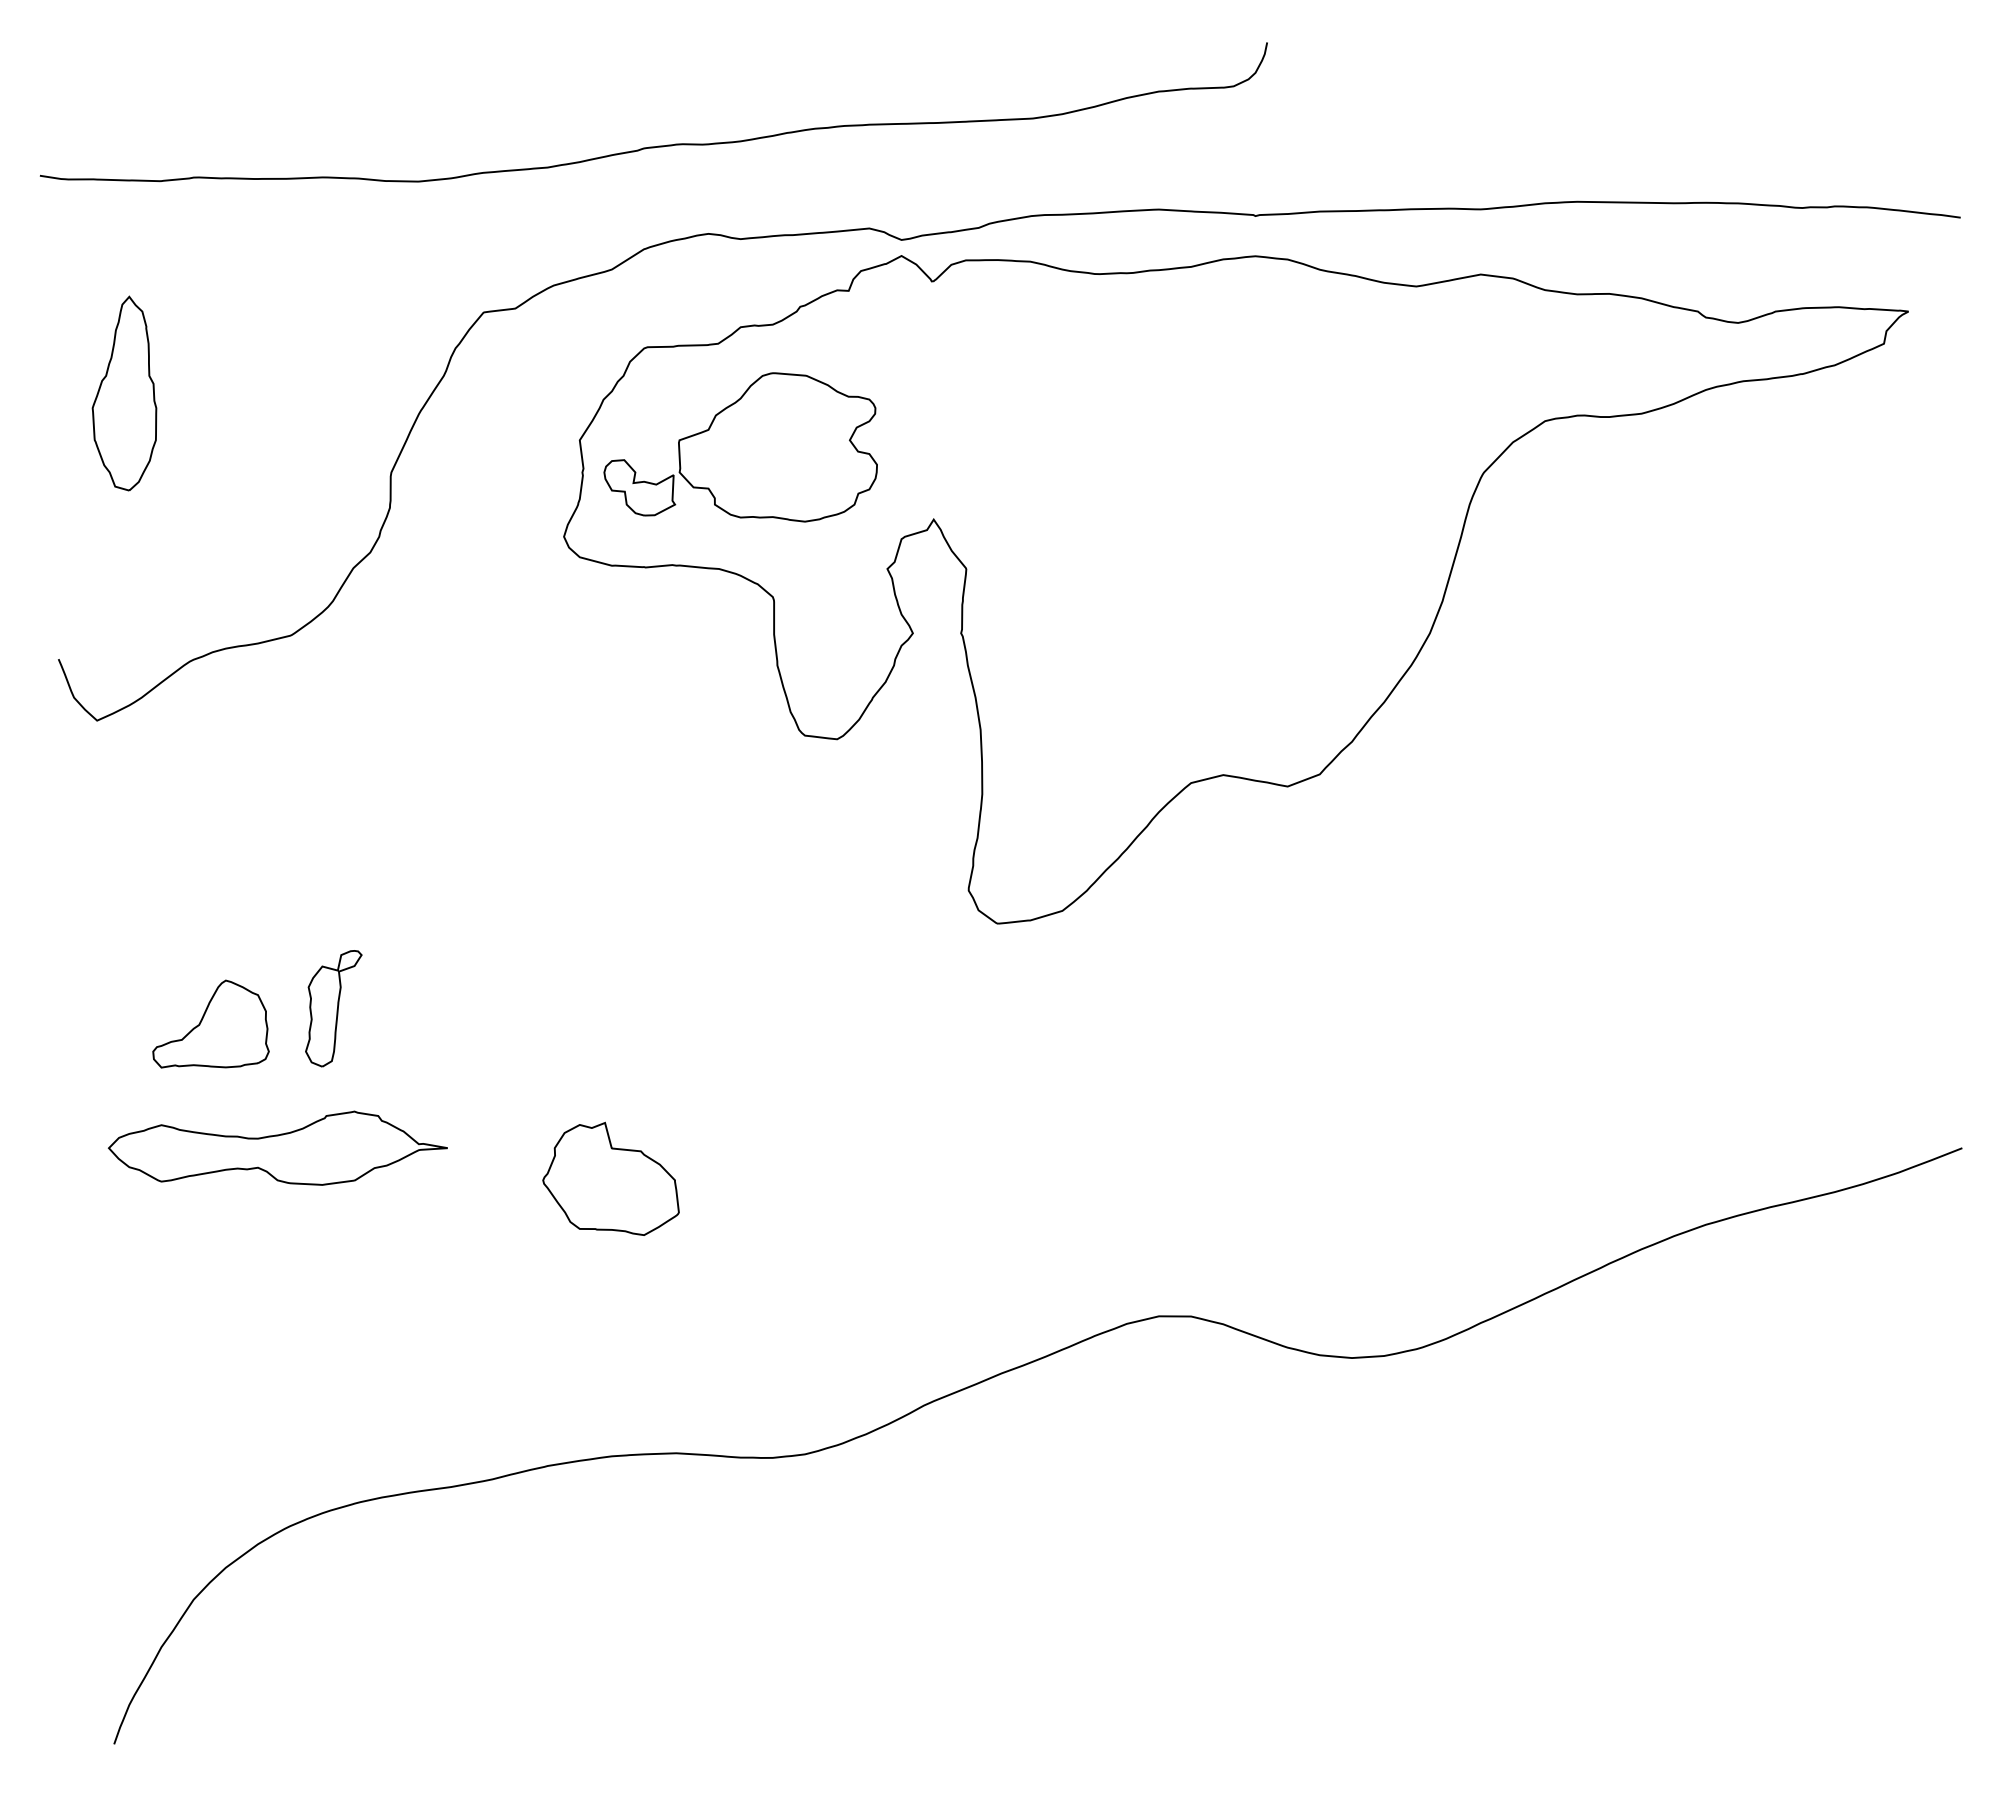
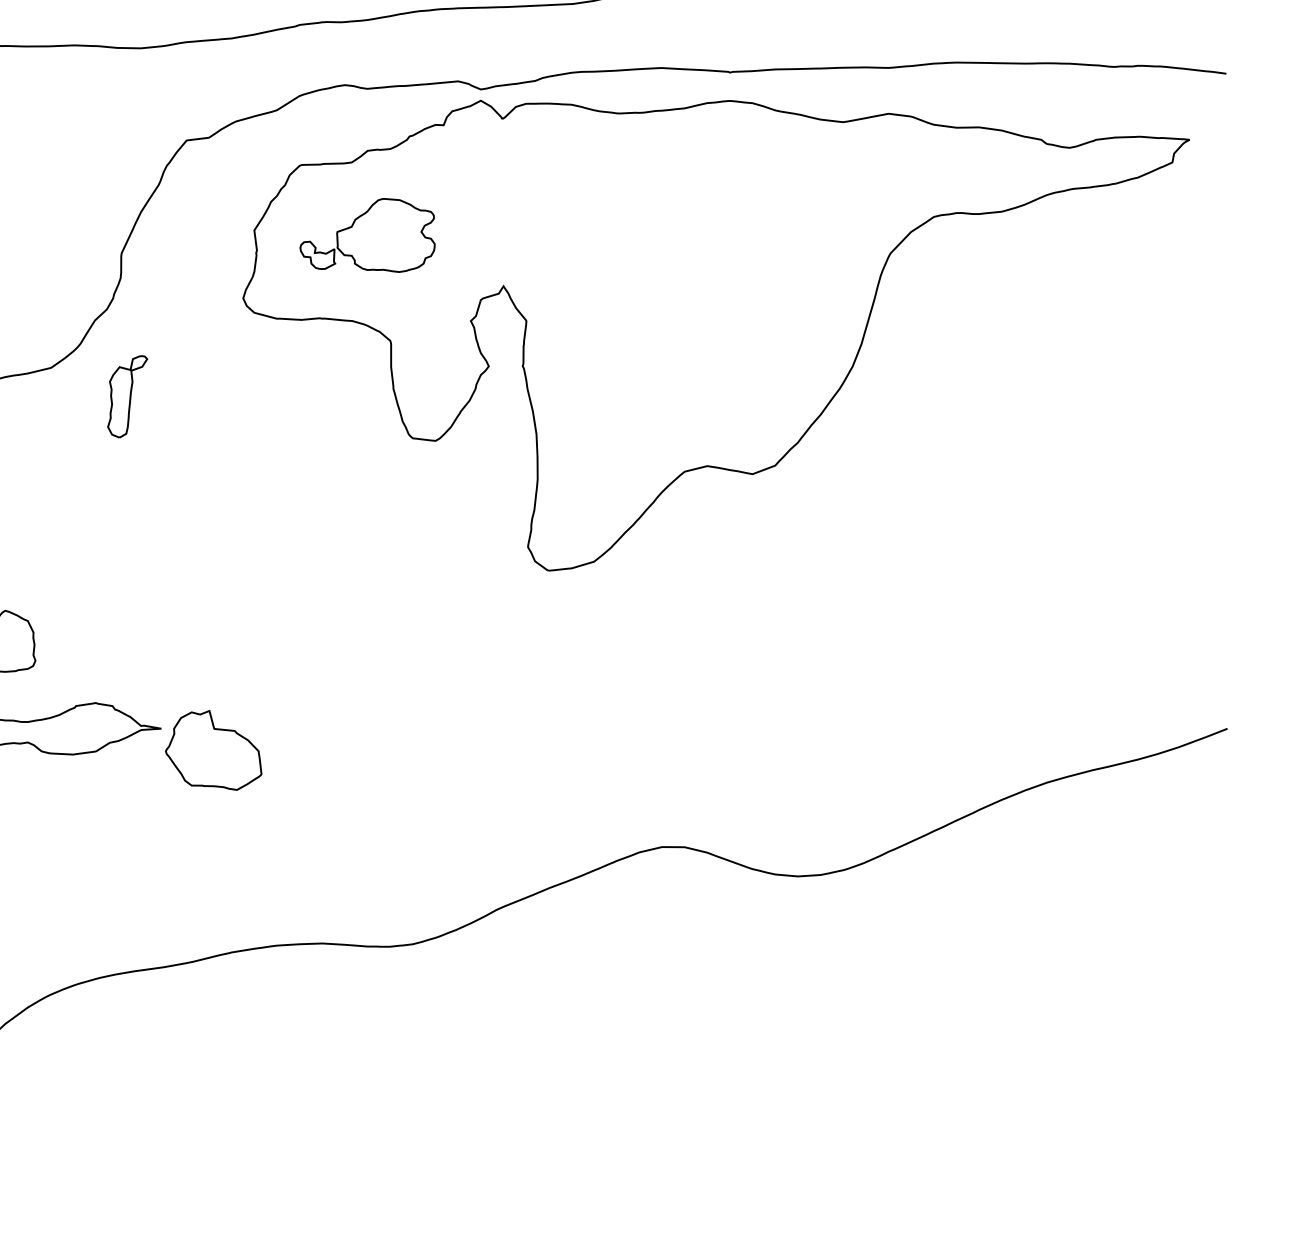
part: (740, 447) -> (367, 235), size x0.7
part: (333, 1008) -> (127, 396), moved
part: (610, 1178) -> (213, 750), moved

